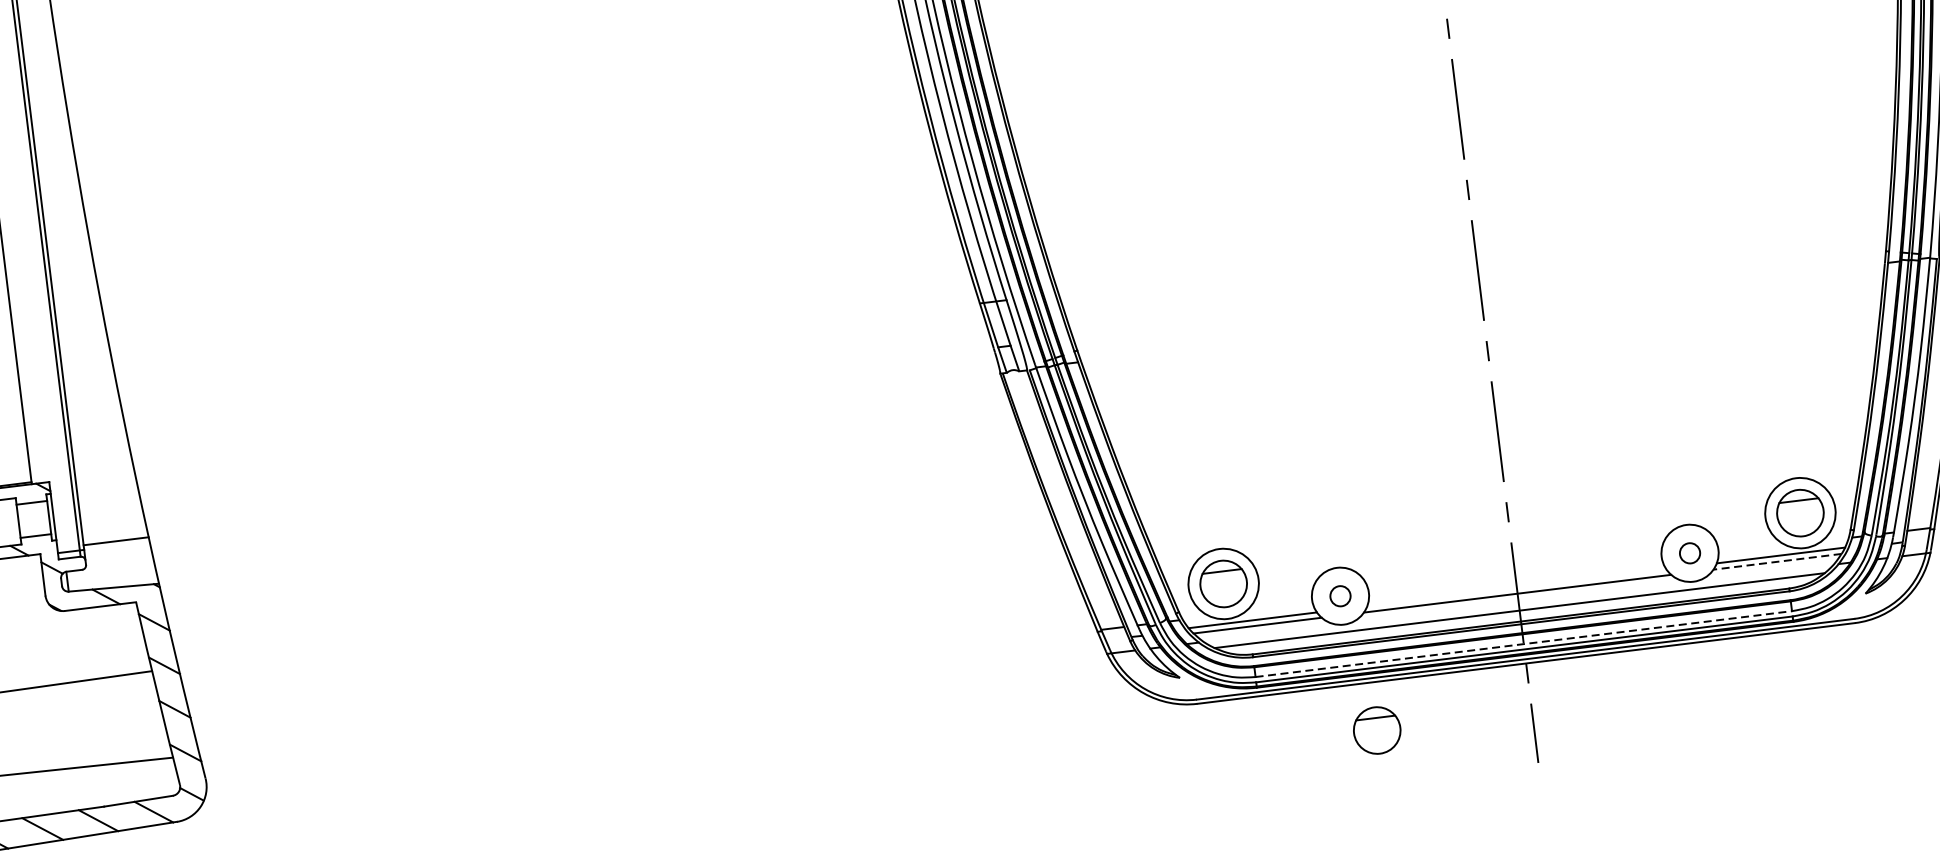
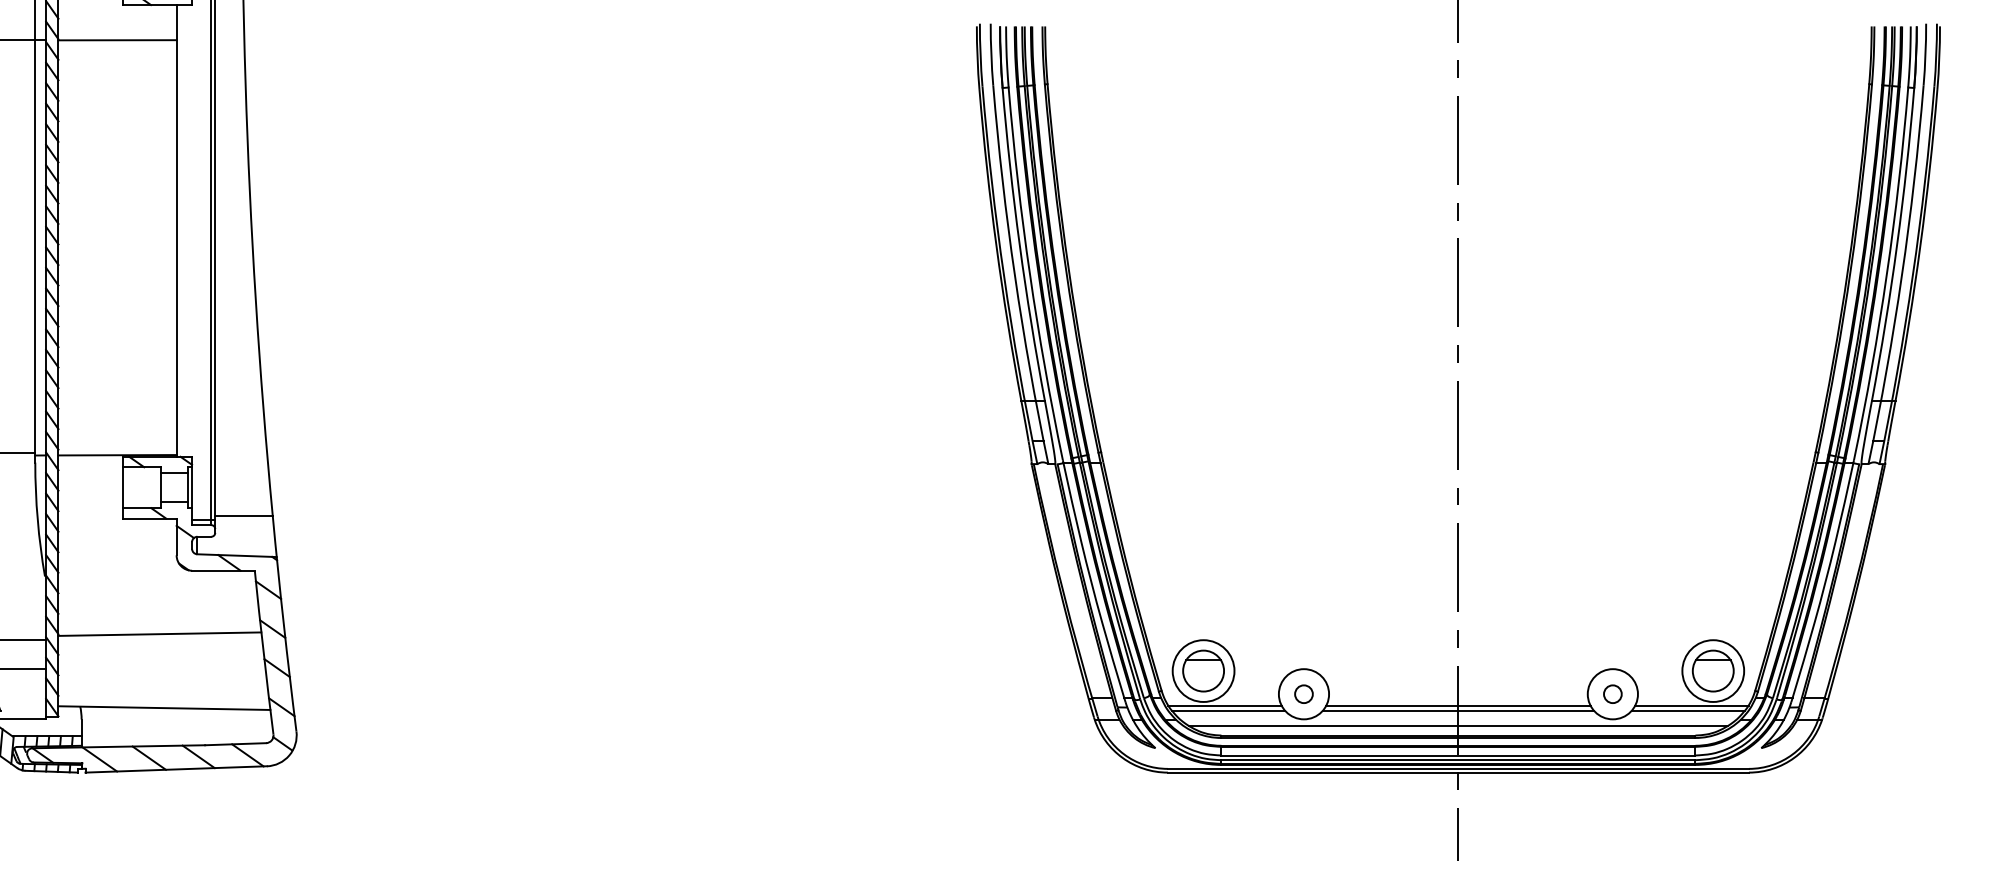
line: (1777, 561) -> (1688, 710), dashed -> solid
line: (1516, 587) -> (1458, 705), added
line: (1523, 644) -> (1458, 755), dashed -> solid
part: (1377, 729) -> (1321, 814), removed

